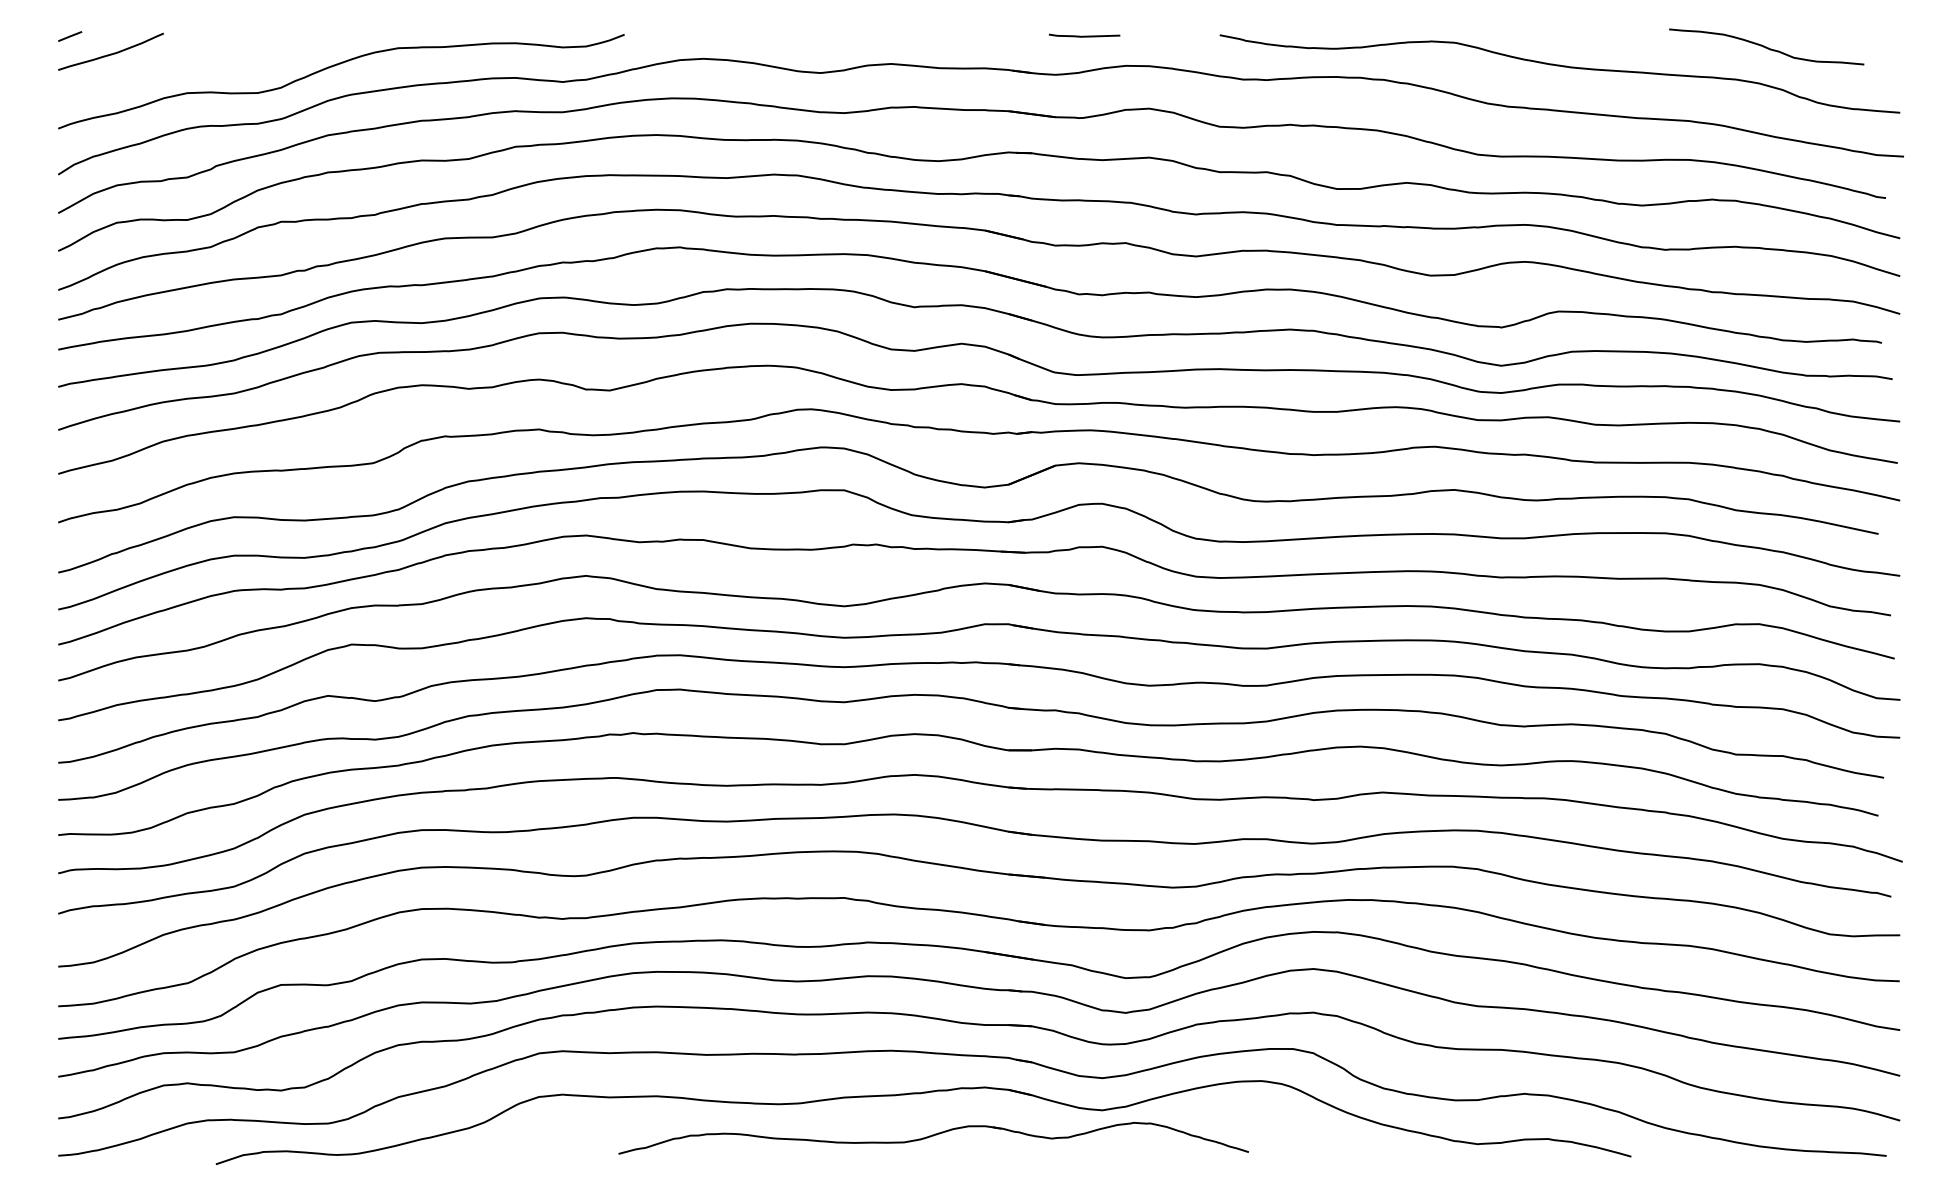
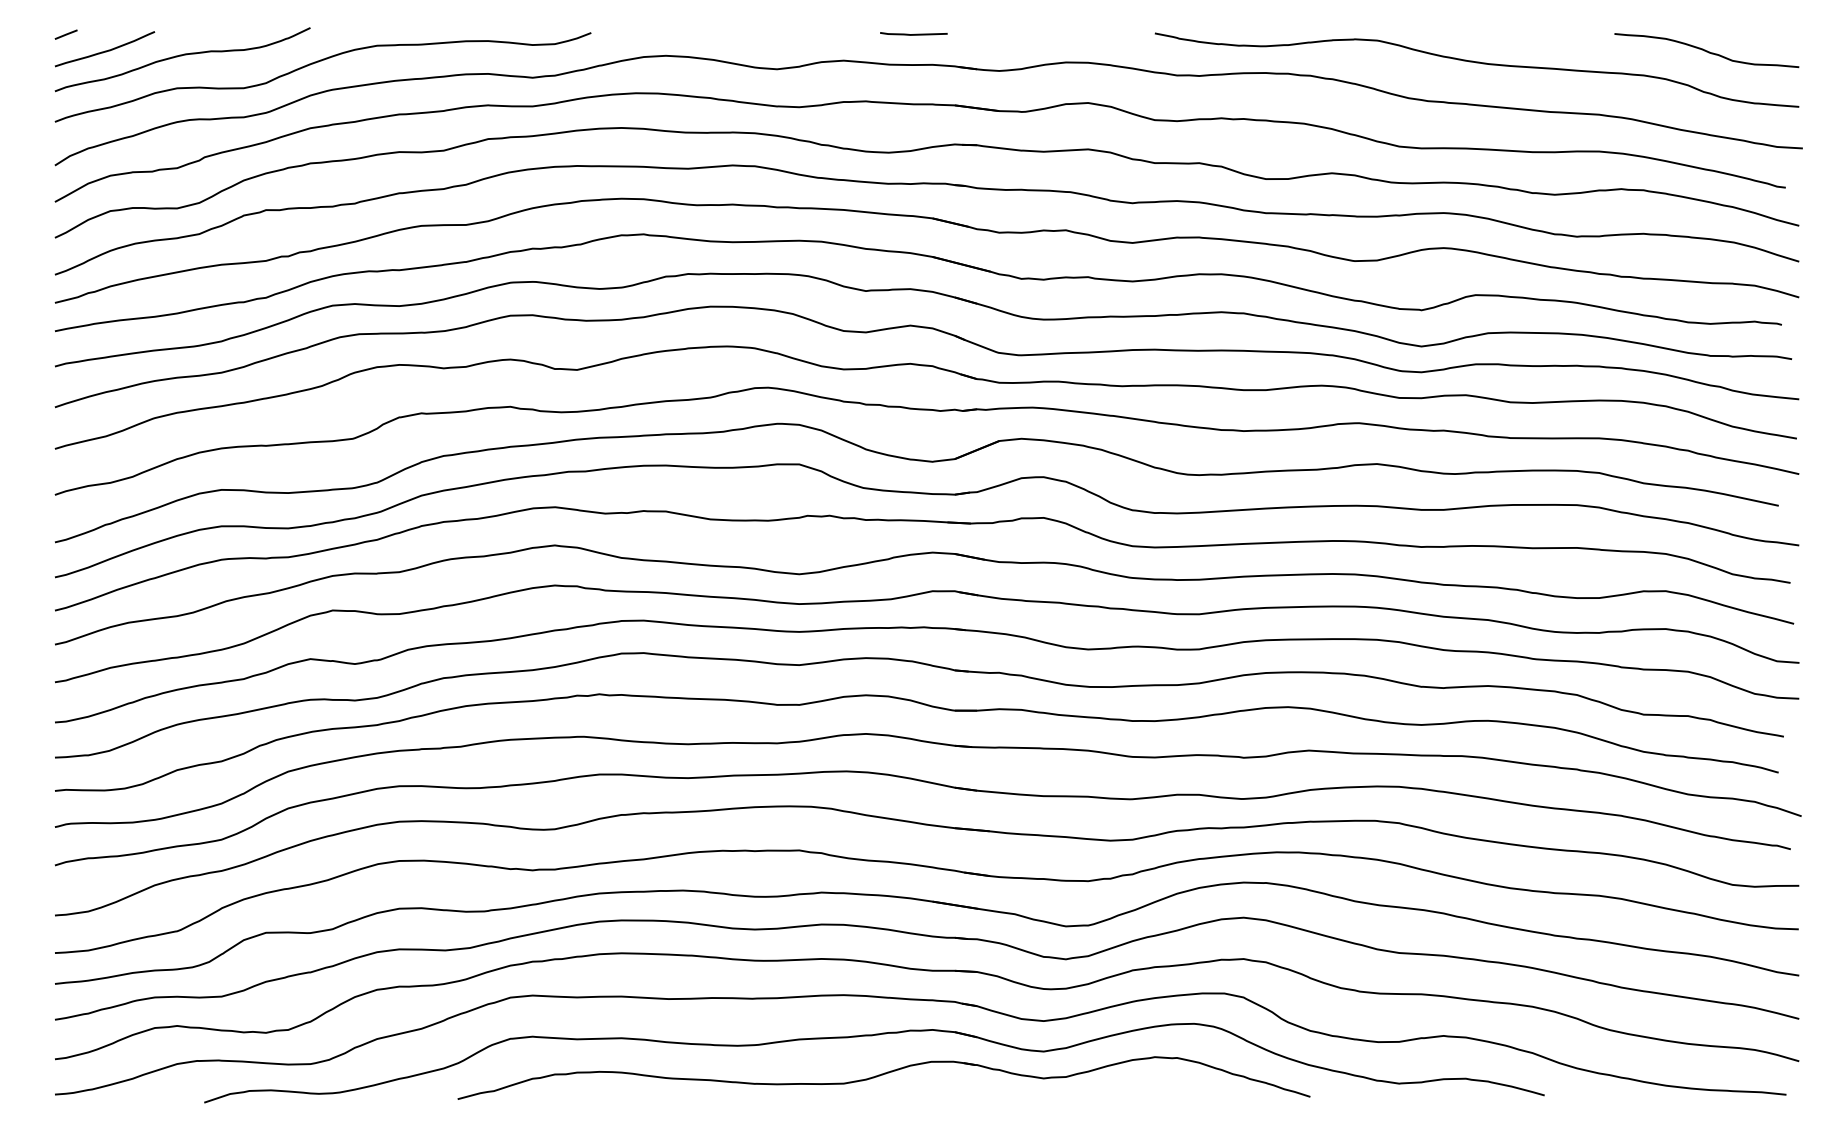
line: (1084, 36) -> (913, 34), moved
curve: (1766, 46) -> (1706, 50), moved
curve: (191, 59) -> (181, 56), added
part: (933, 1137) -> (883, 1077), size x1.43

